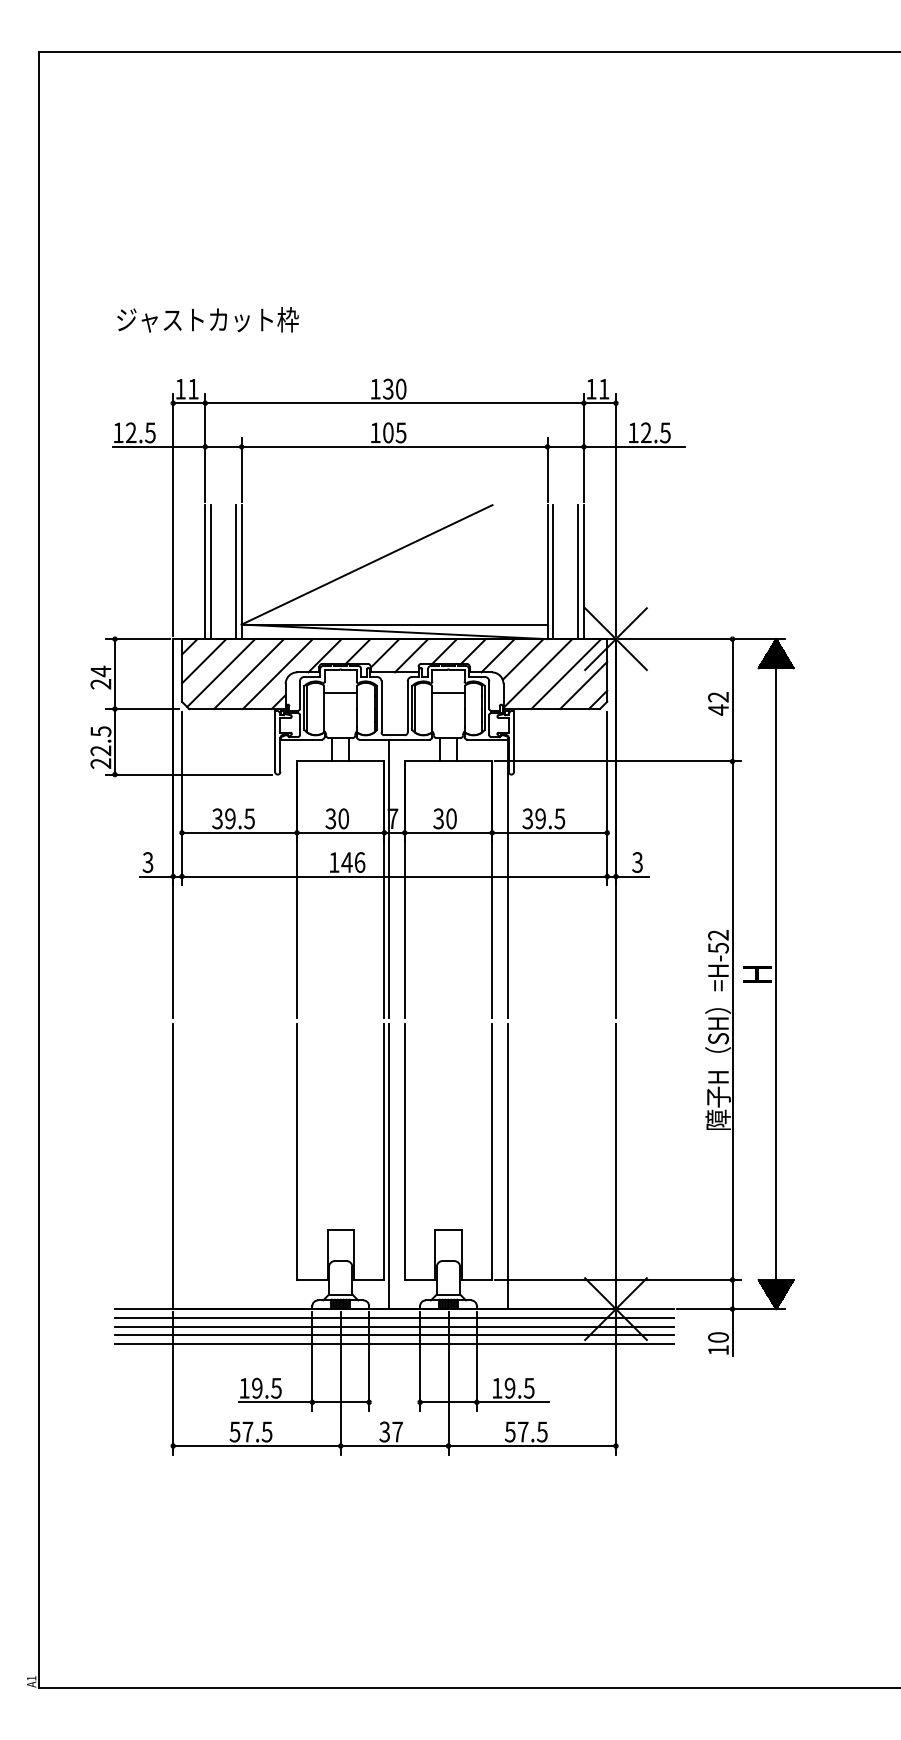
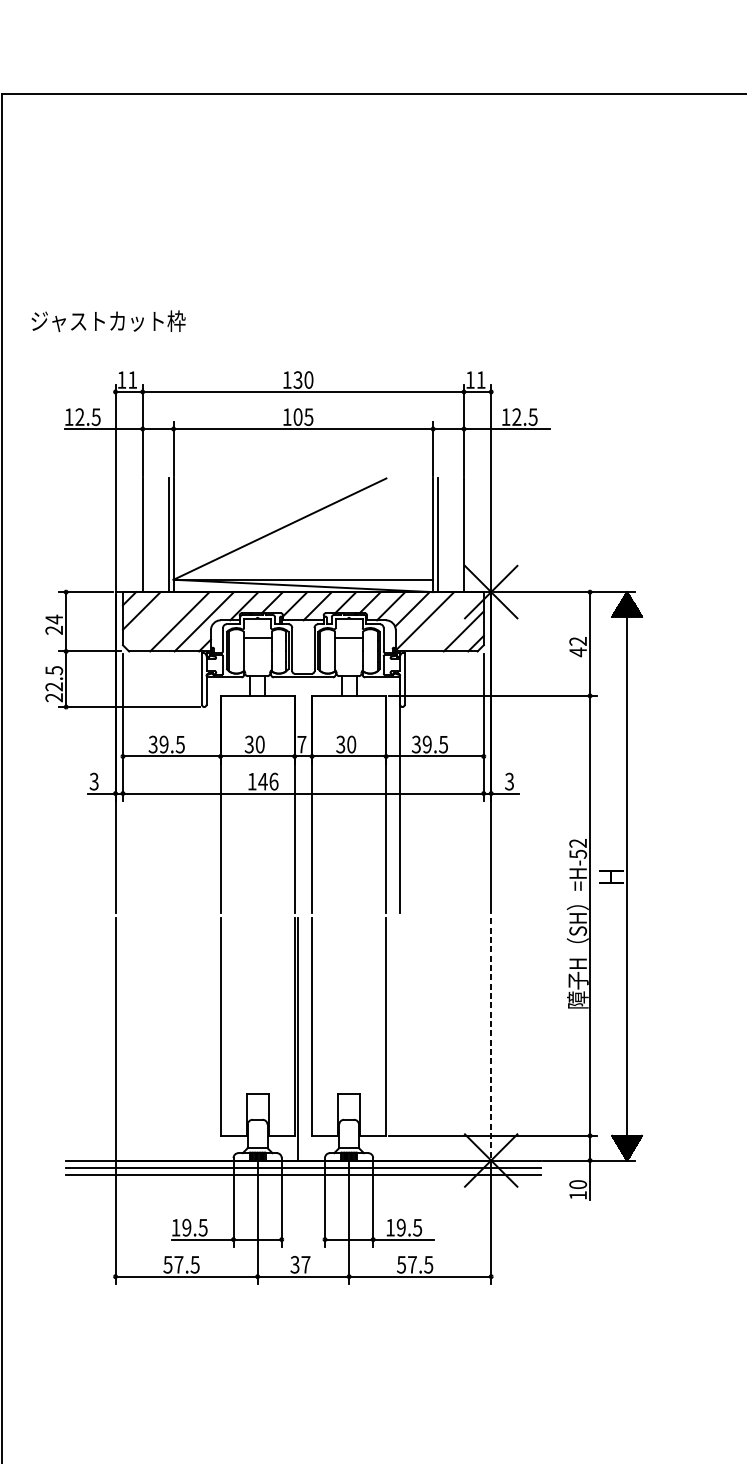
text: (207, 319) -> (108, 320), moved
line: (211, 572) -> (148, 535), removed
line: (578, 572) -> (459, 535), removed
line: (221, 673) -> (156, 621), removed
line: (566, 674) -> (449, 622), removed
line: (388, 878) -> (298, 795), removed
line: (508, 1166) -> (400, 1039), removed
line: (615, 1166) -> (490, 1039), solid -> dashed
line: (394, 1335) -> (303, 1182), removed
line: (394, 1344) -> (303, 1190), removed

